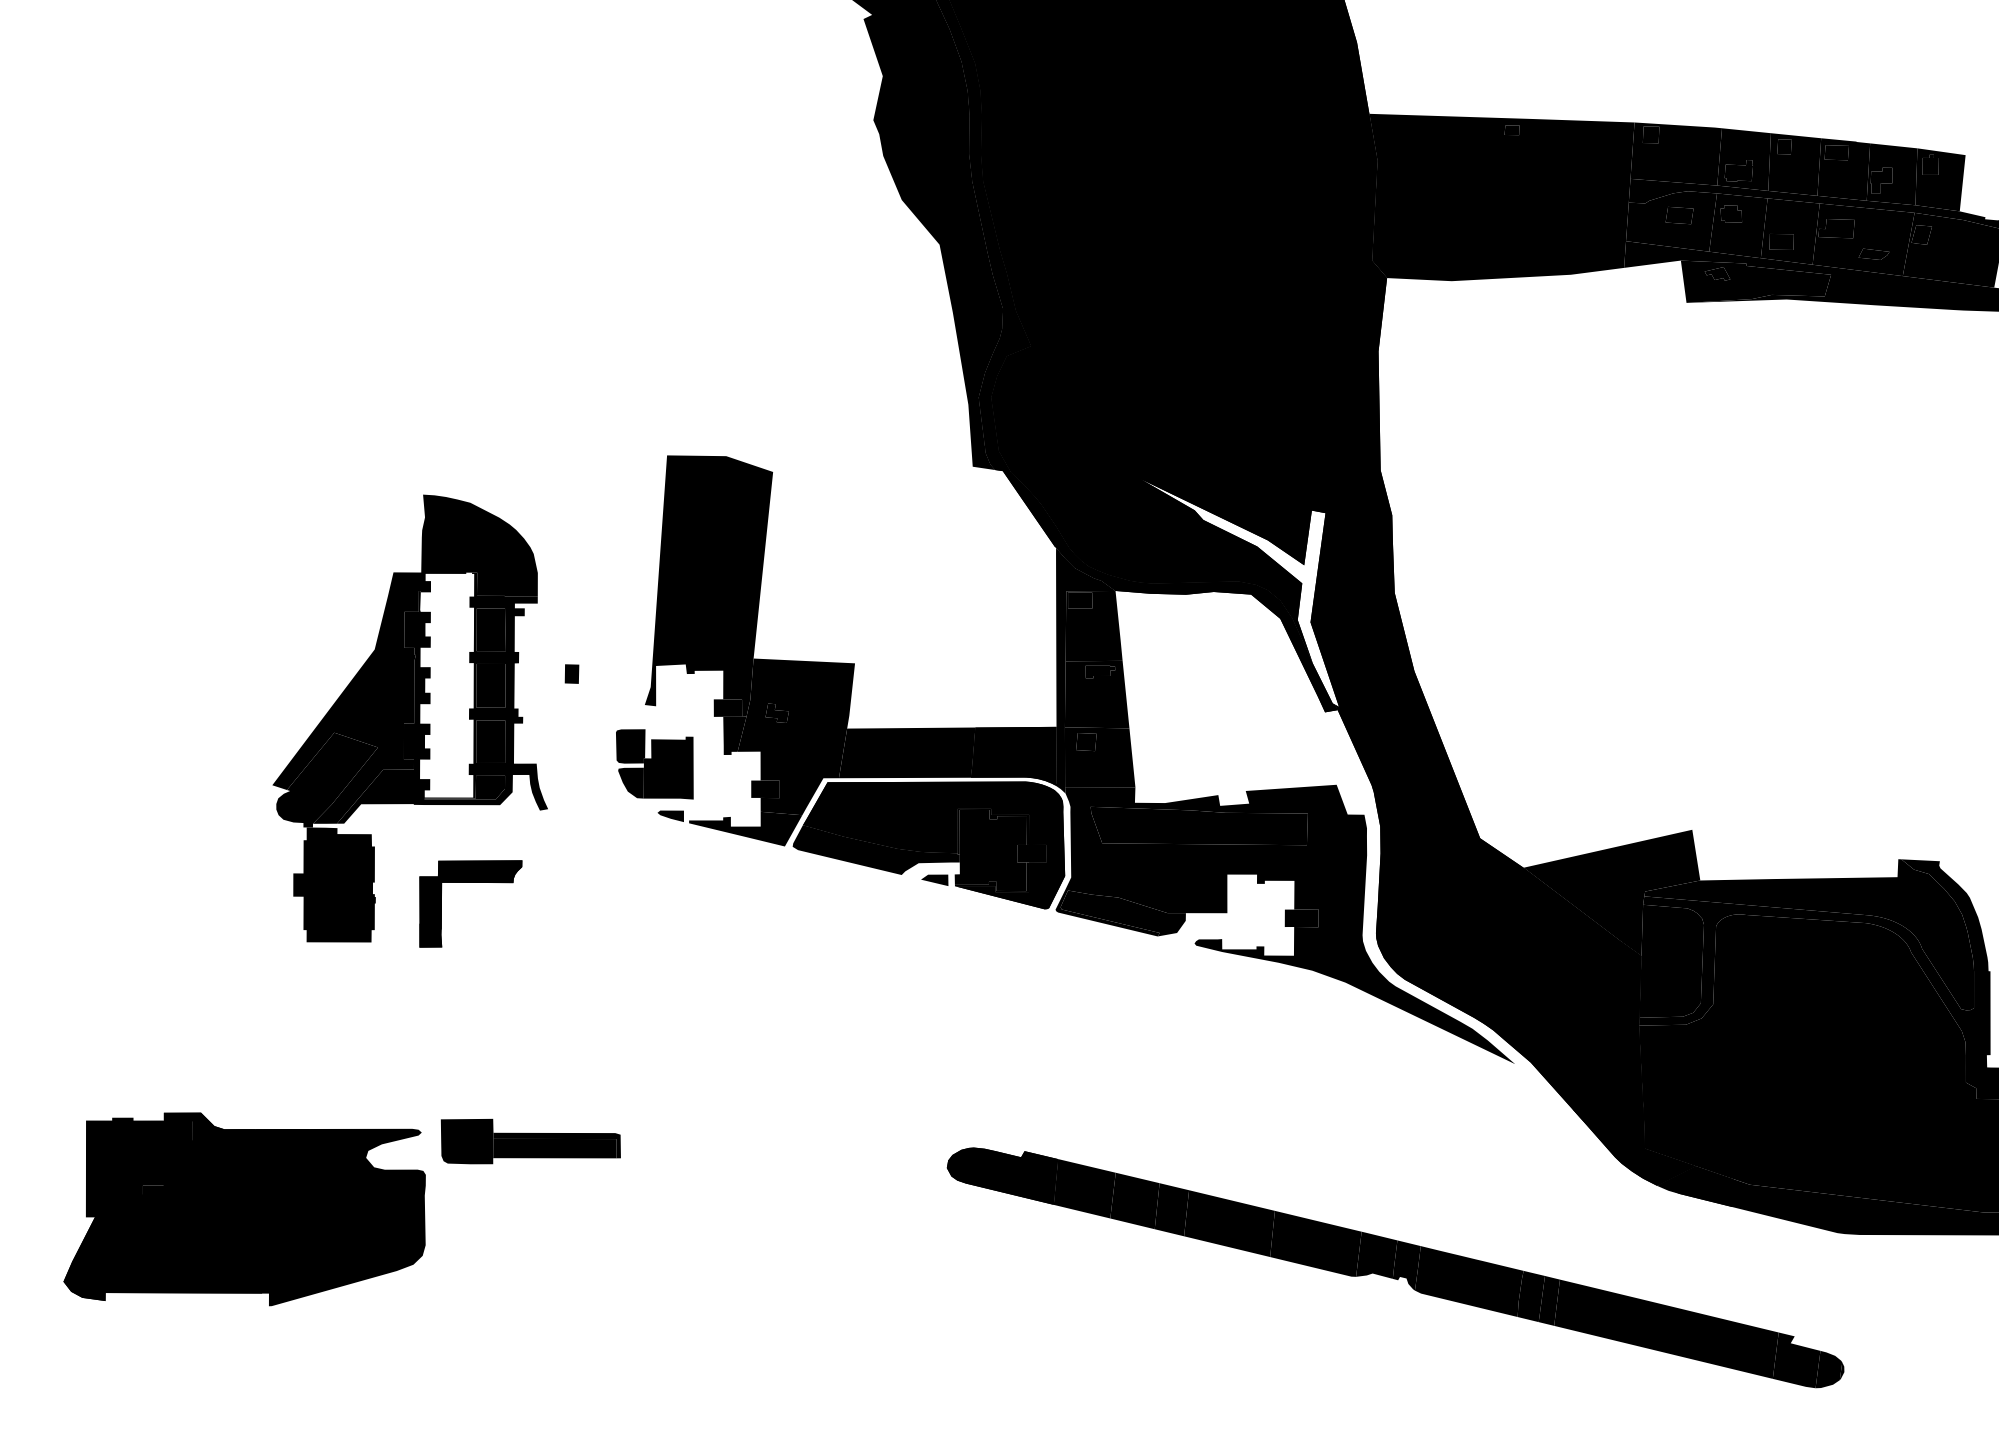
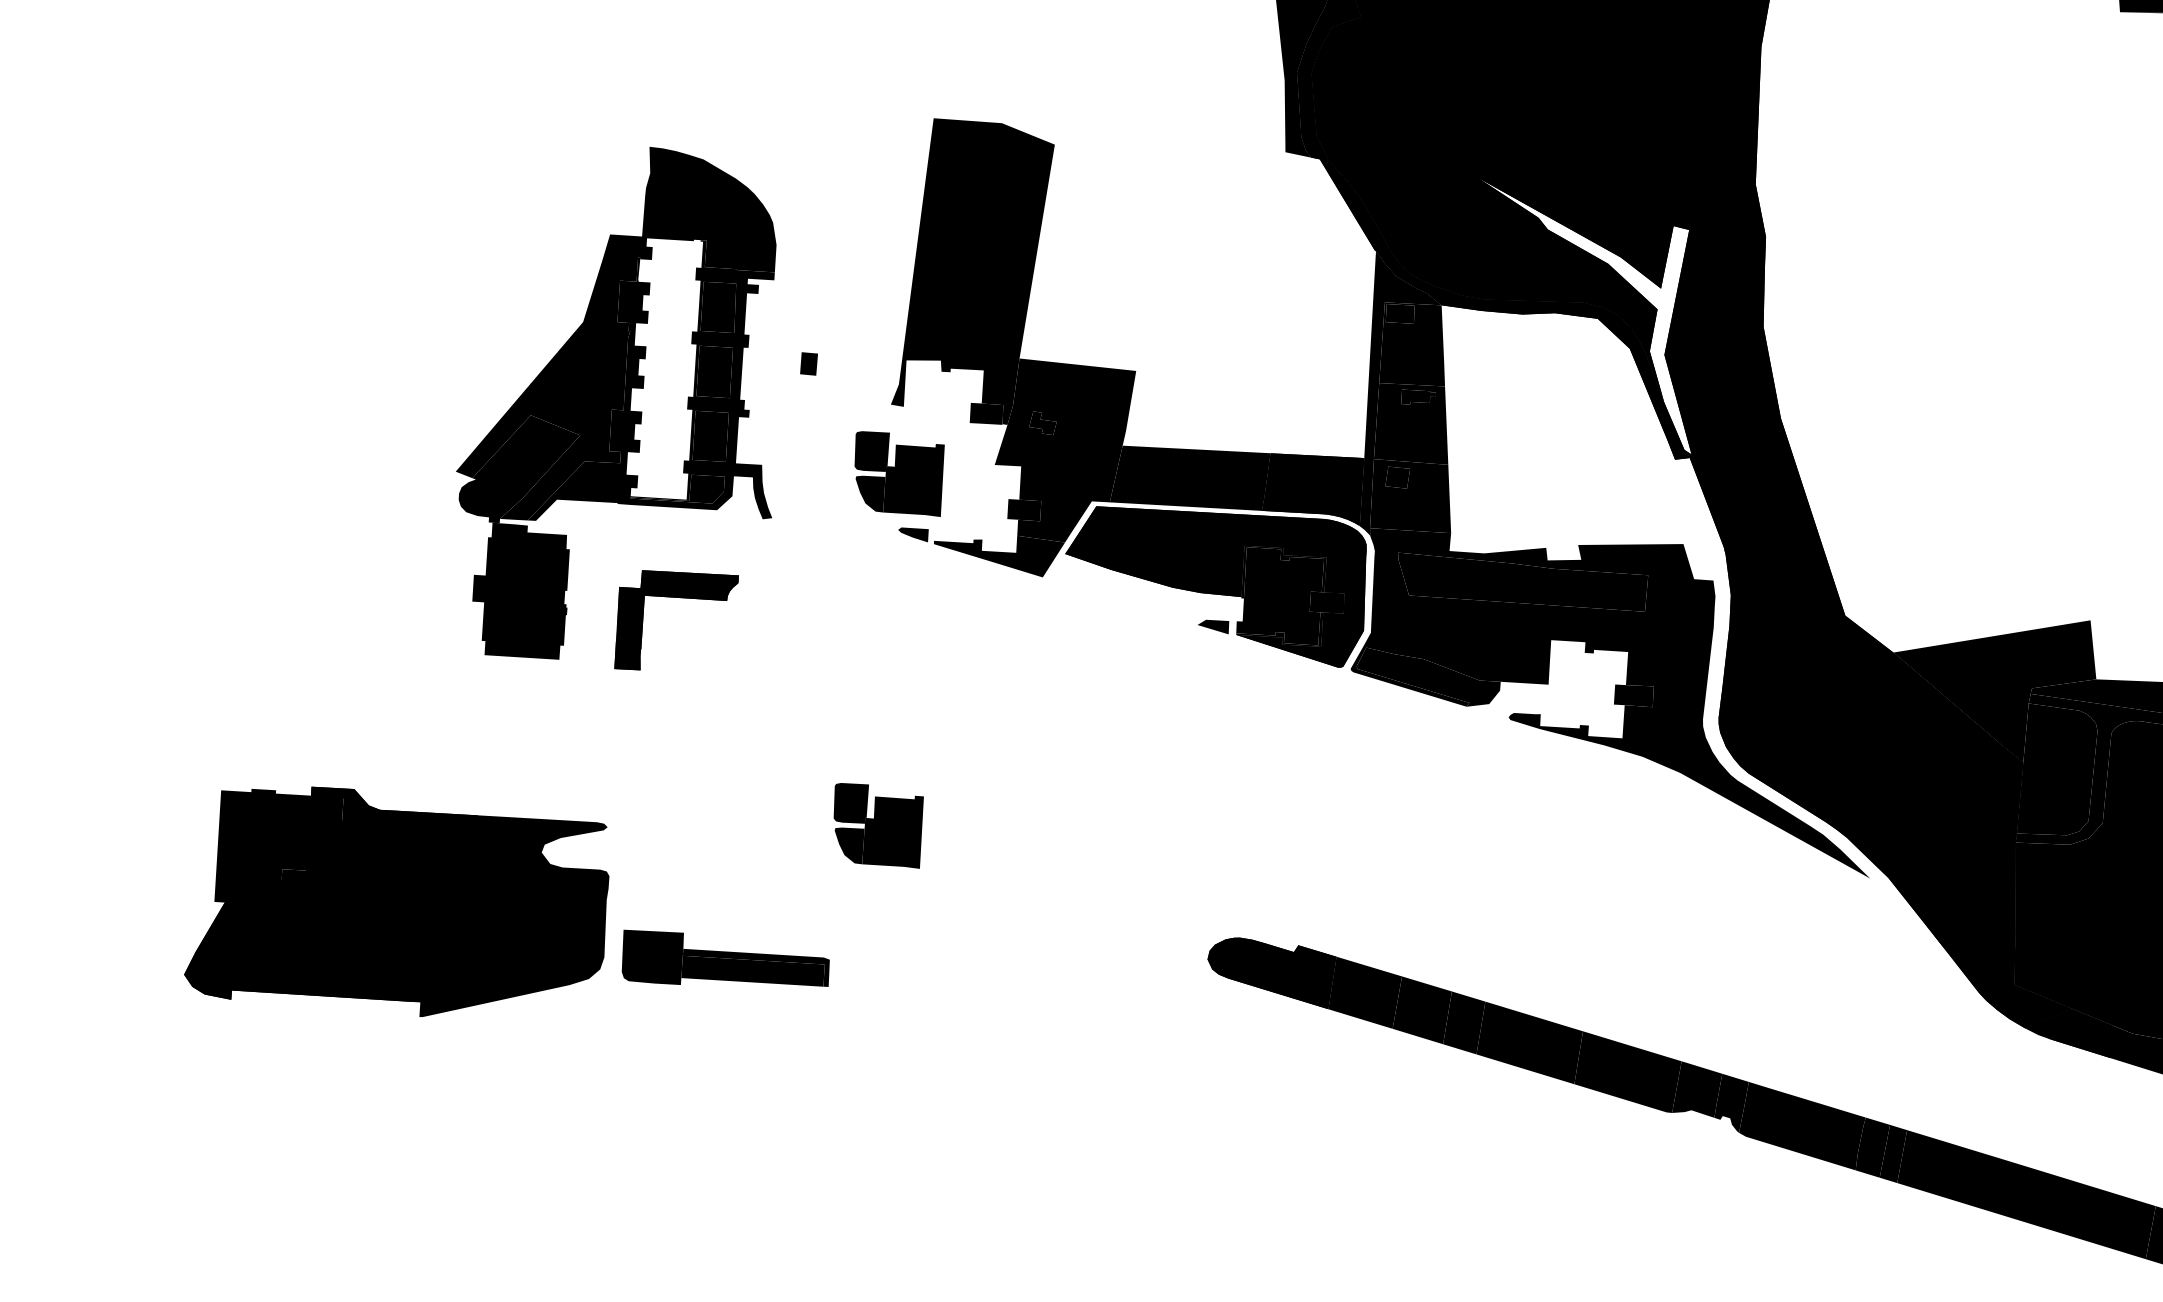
fill: (734, 735) -> (992, 445), removed
fill: (875, 850) -> (1147, 588), removed
part: (654, 1069) -> (877, 825), added
part: (530, 1141) -> (725, 961), moved
part: (244, 1209) -> (397, 903), moved

